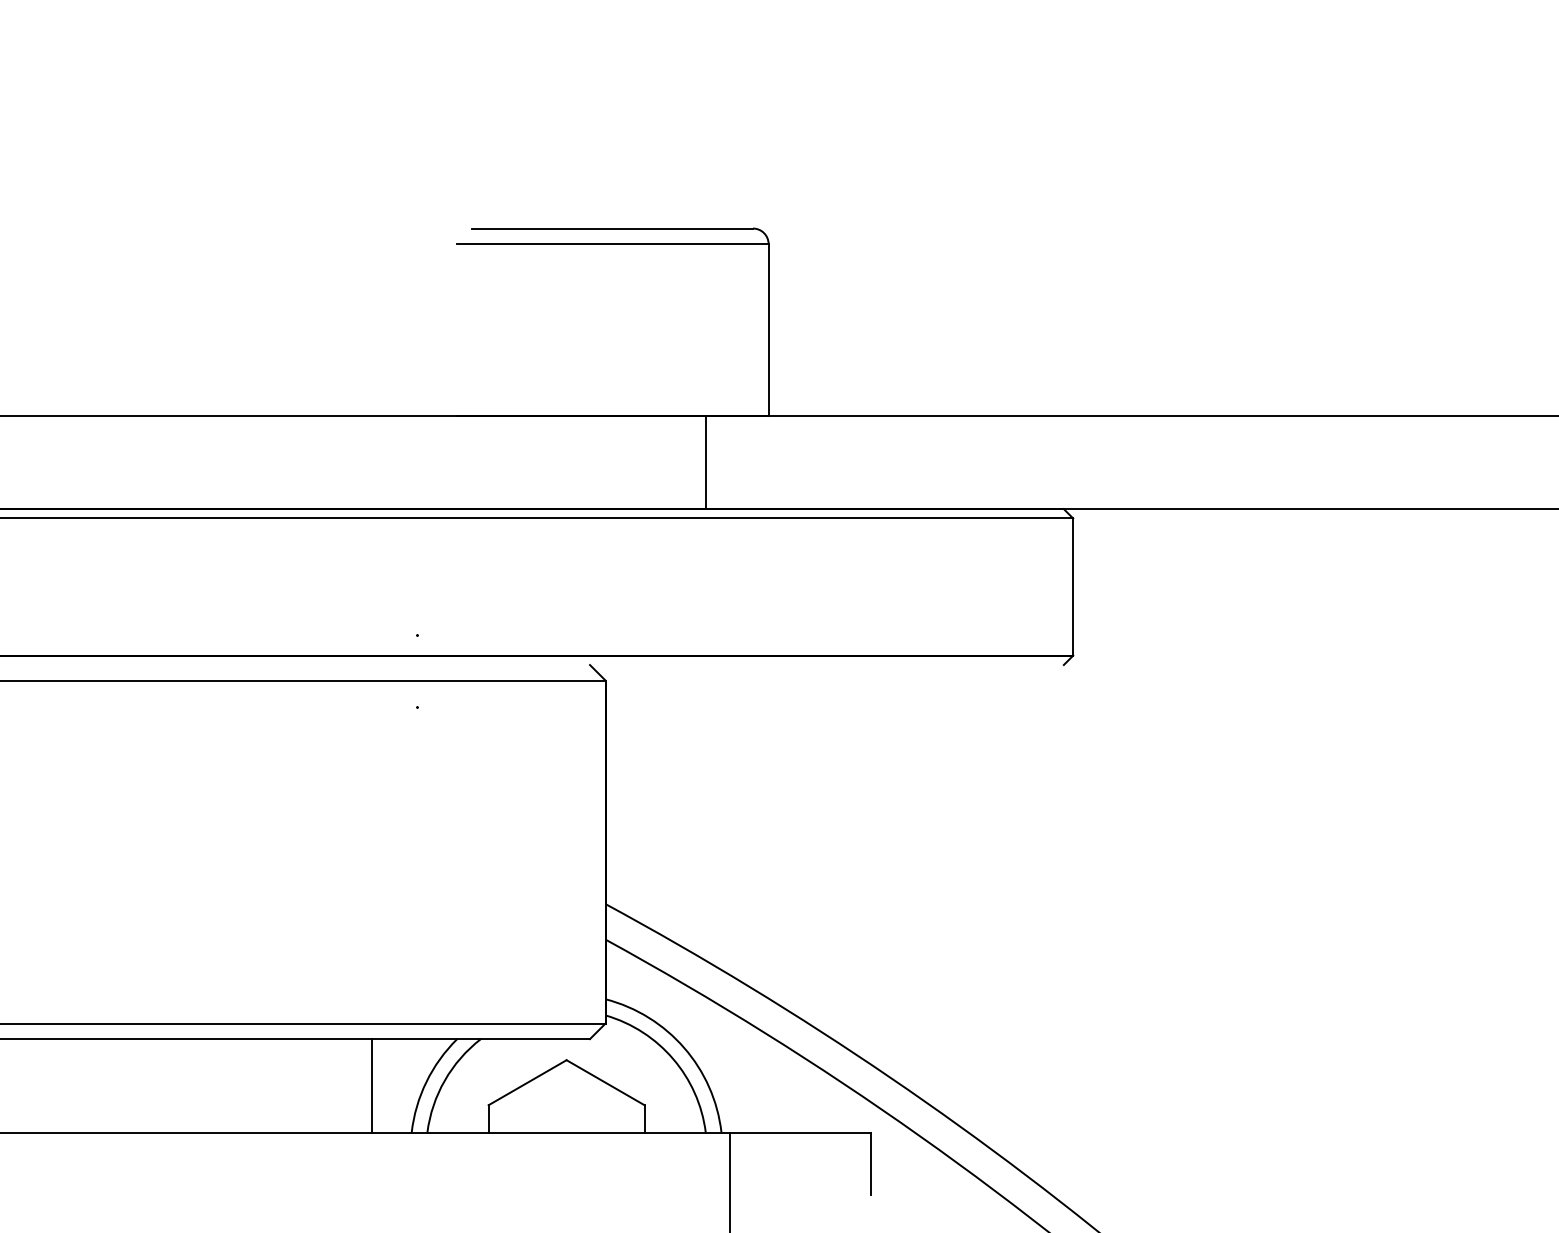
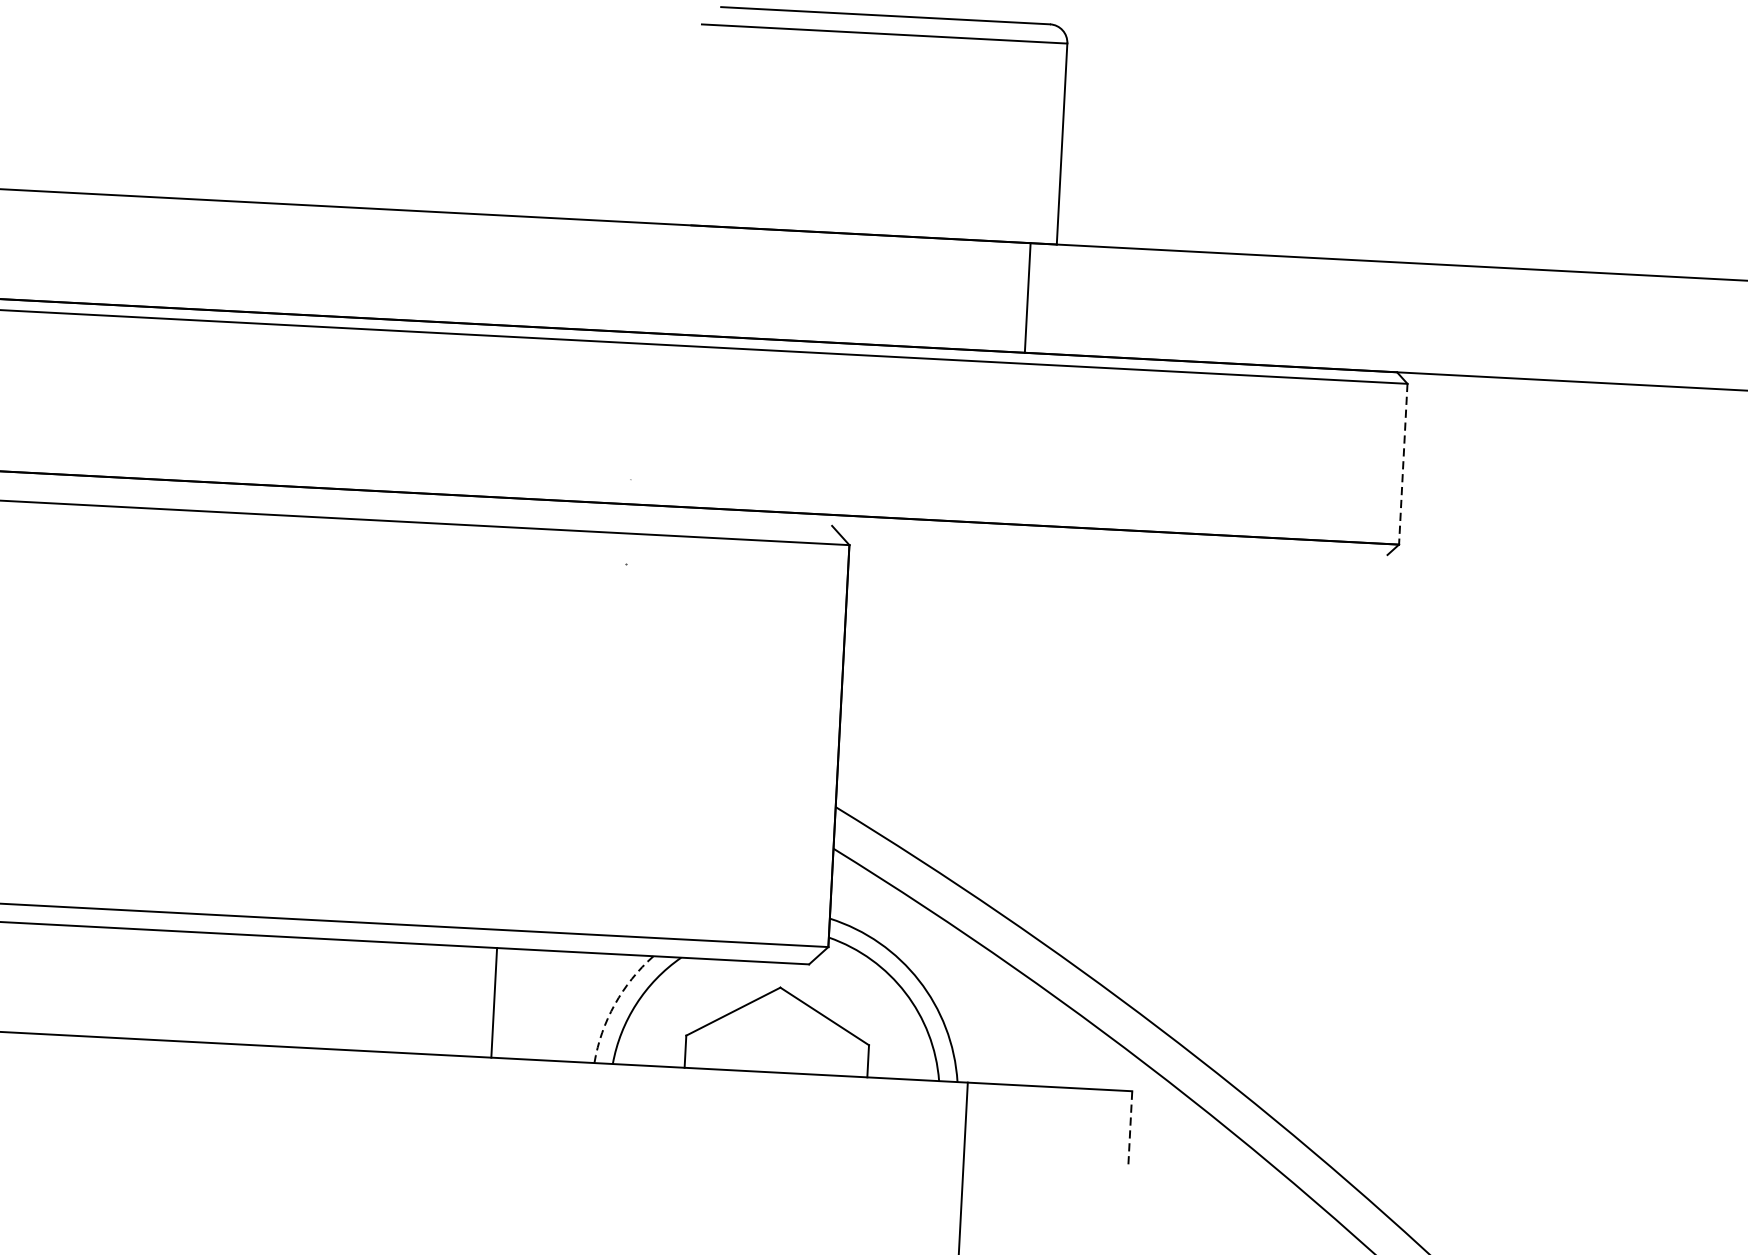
line: (706, 462) -> (1027, 298), moved
line: (1073, 587) -> (1403, 464), solid -> dashed
arc: (426, 1081) -> (614, 1004), solid -> dashed
line: (371, 1085) -> (493, 1002), moved
line: (870, 1163) -> (1130, 1127), solid -> dashed

